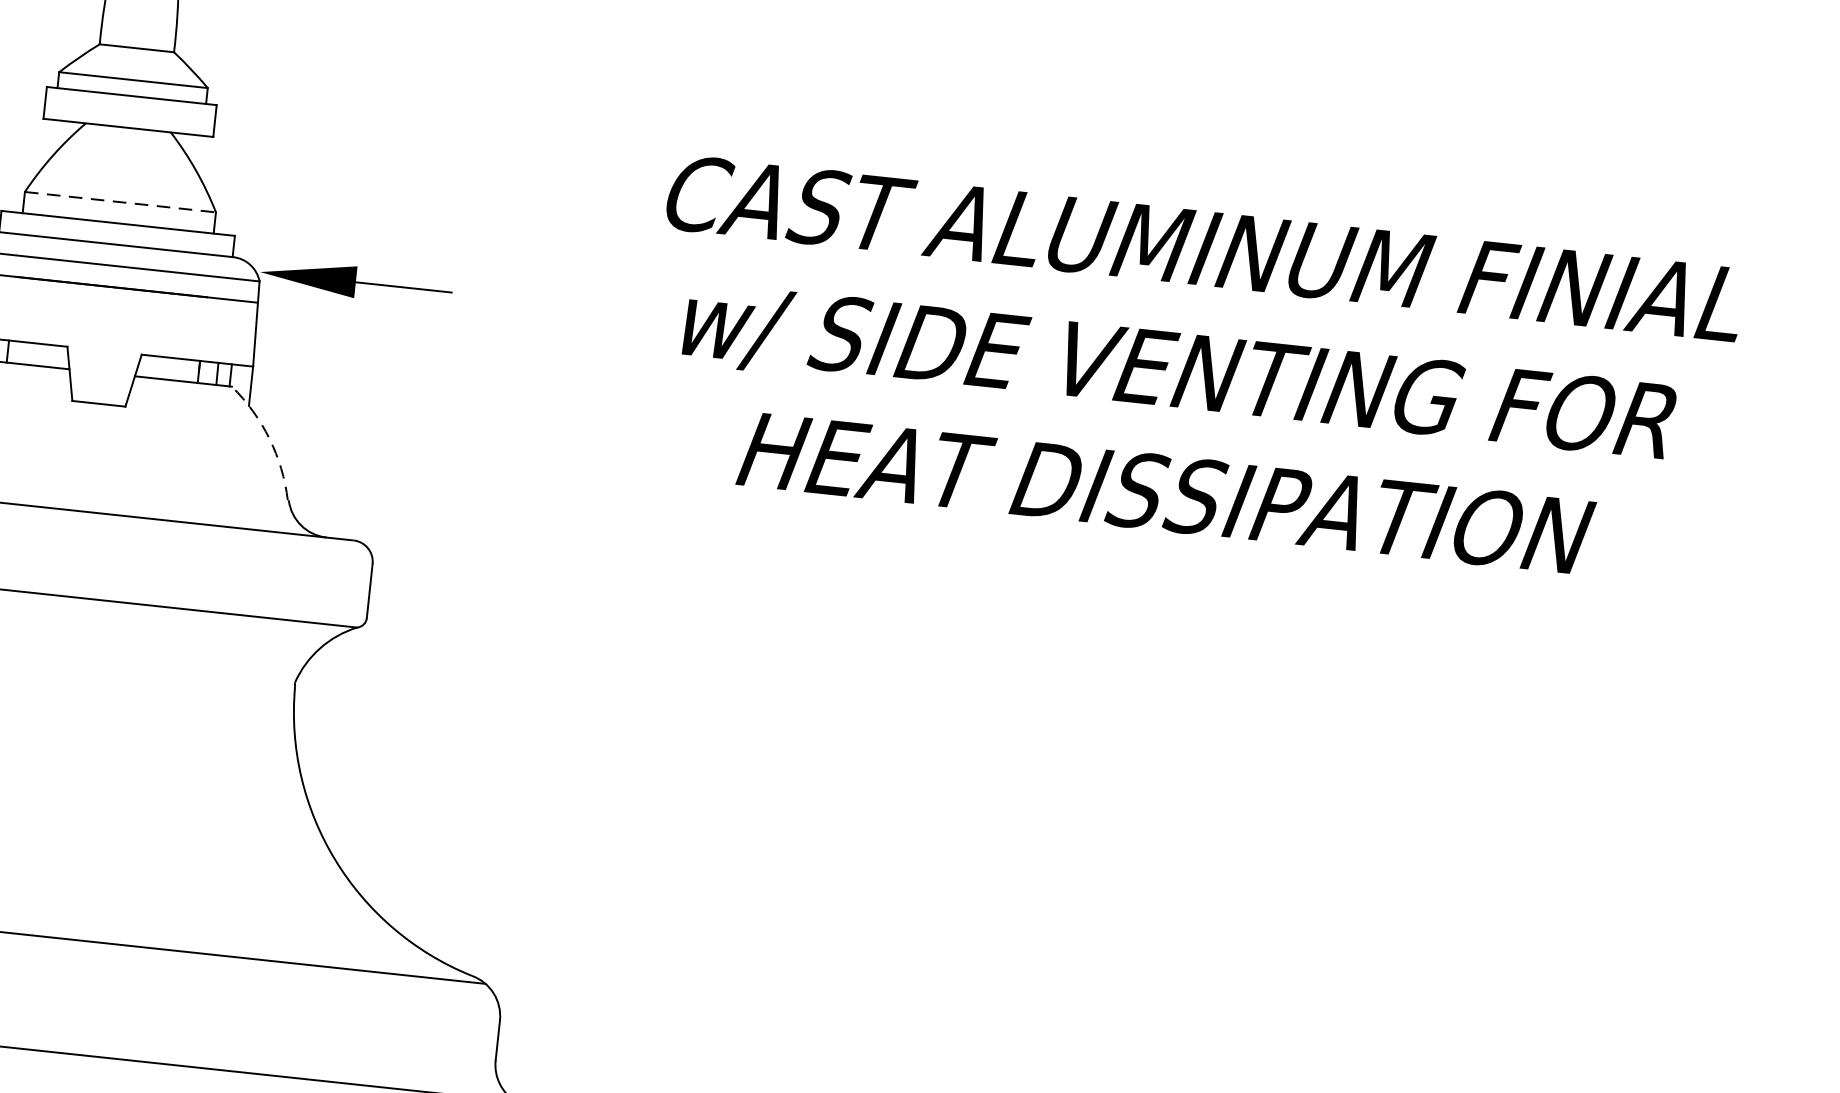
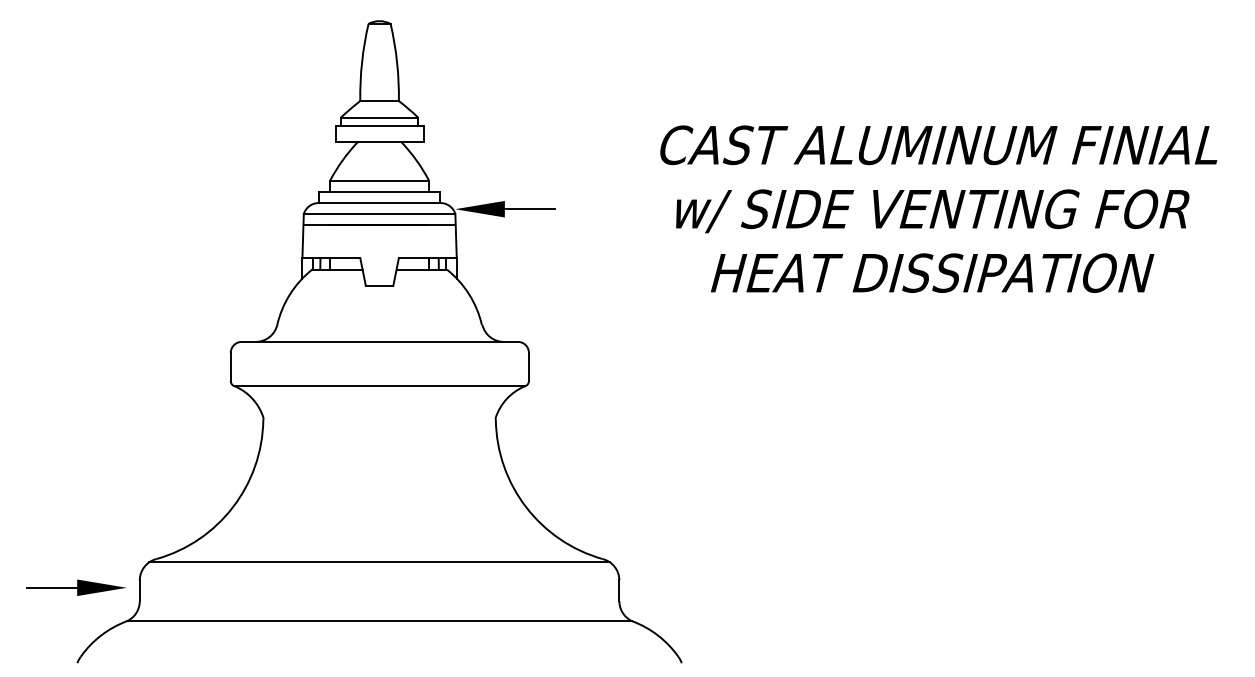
line: (120, 201) -> (379, 180), dashed -> solid
arc: (270, 439) -> (469, 294), dashed -> solid

